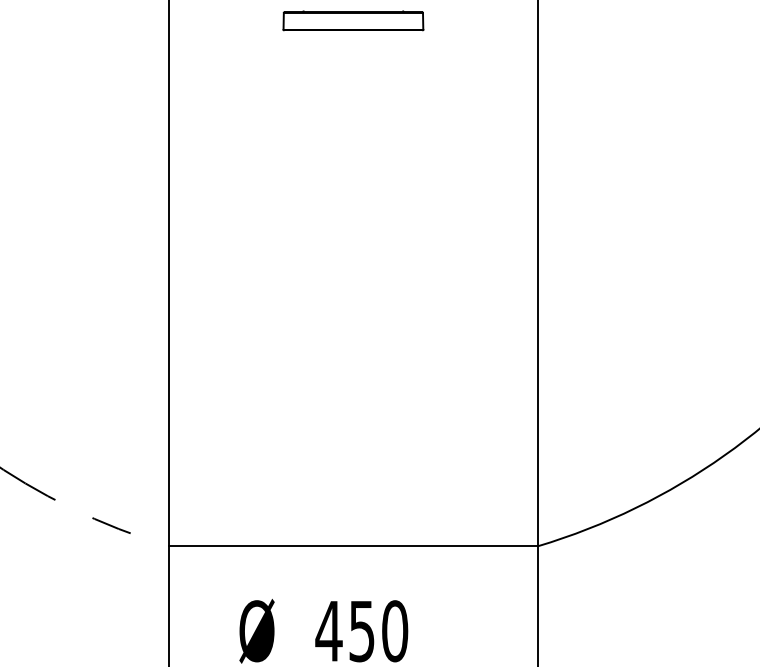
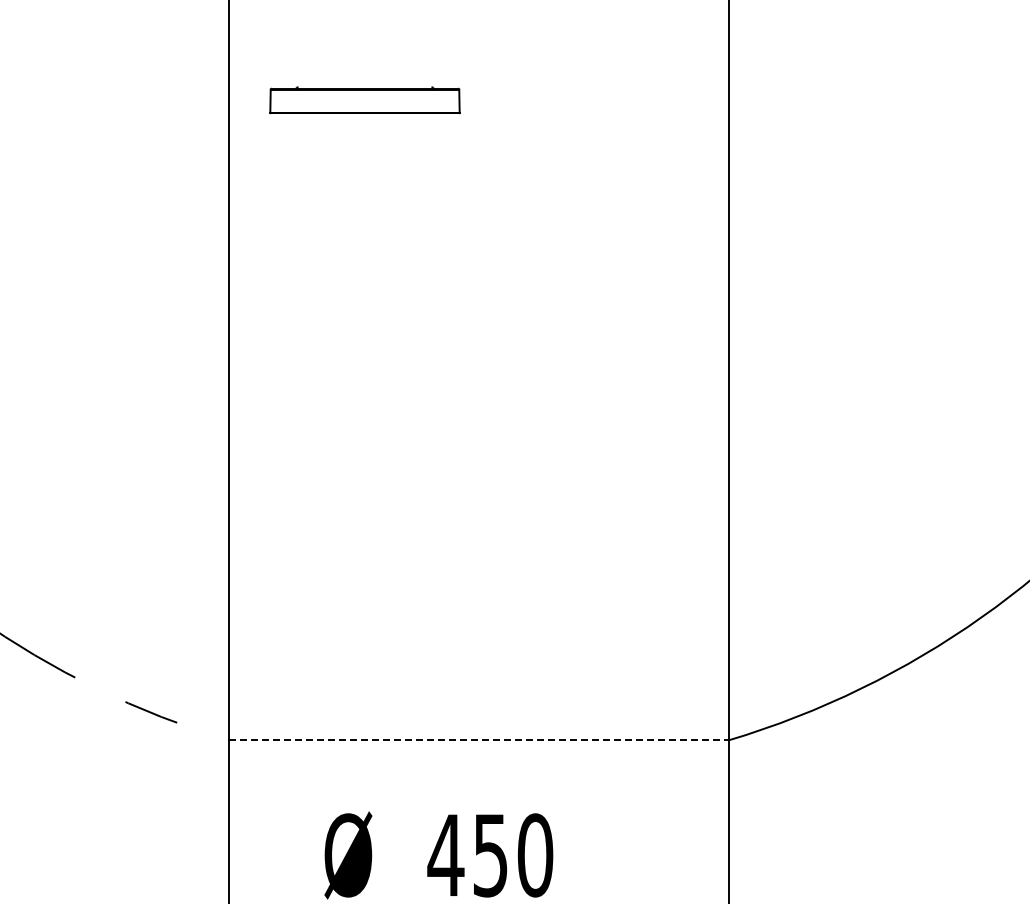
part: (353, 20) -> (364, 100), moved
line: (353, 546) -> (479, 740), solid -> dashed

